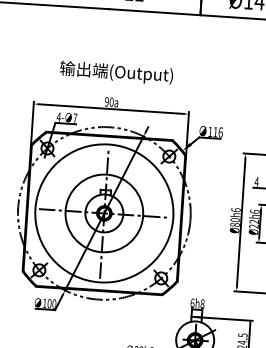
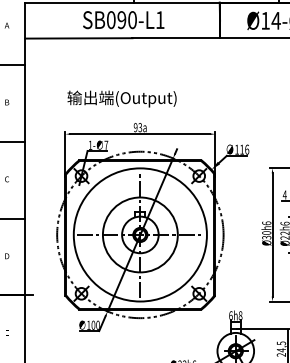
text: (115, 72) -> (121, 98), moved
text: (111, 102) -> (140, 127), 90 -> 93
text: (58, 116) -> (90, 144), 4- -> 1-
text: (234, 224) -> (266, 237), Ø80 -> Ø30

